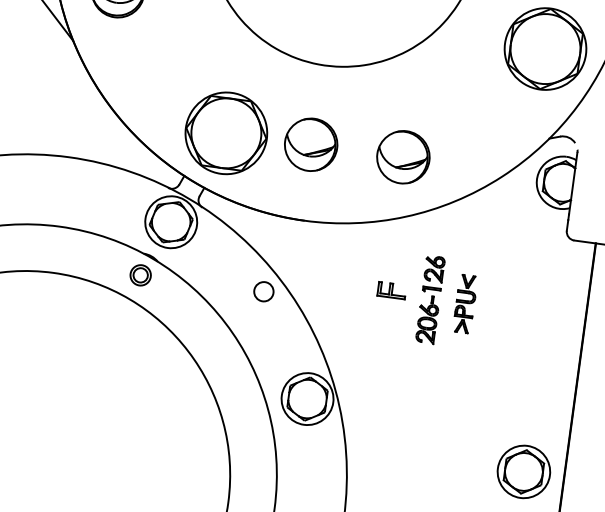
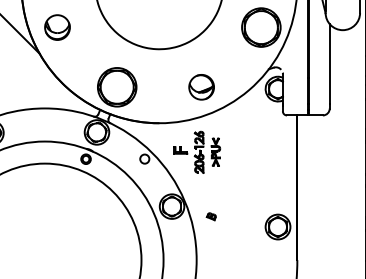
part: (310, 145) -> (157, 87), removed
part: (426, 297) -> (197, 151), moved
part: (385, 430) -> (210, 216), added

